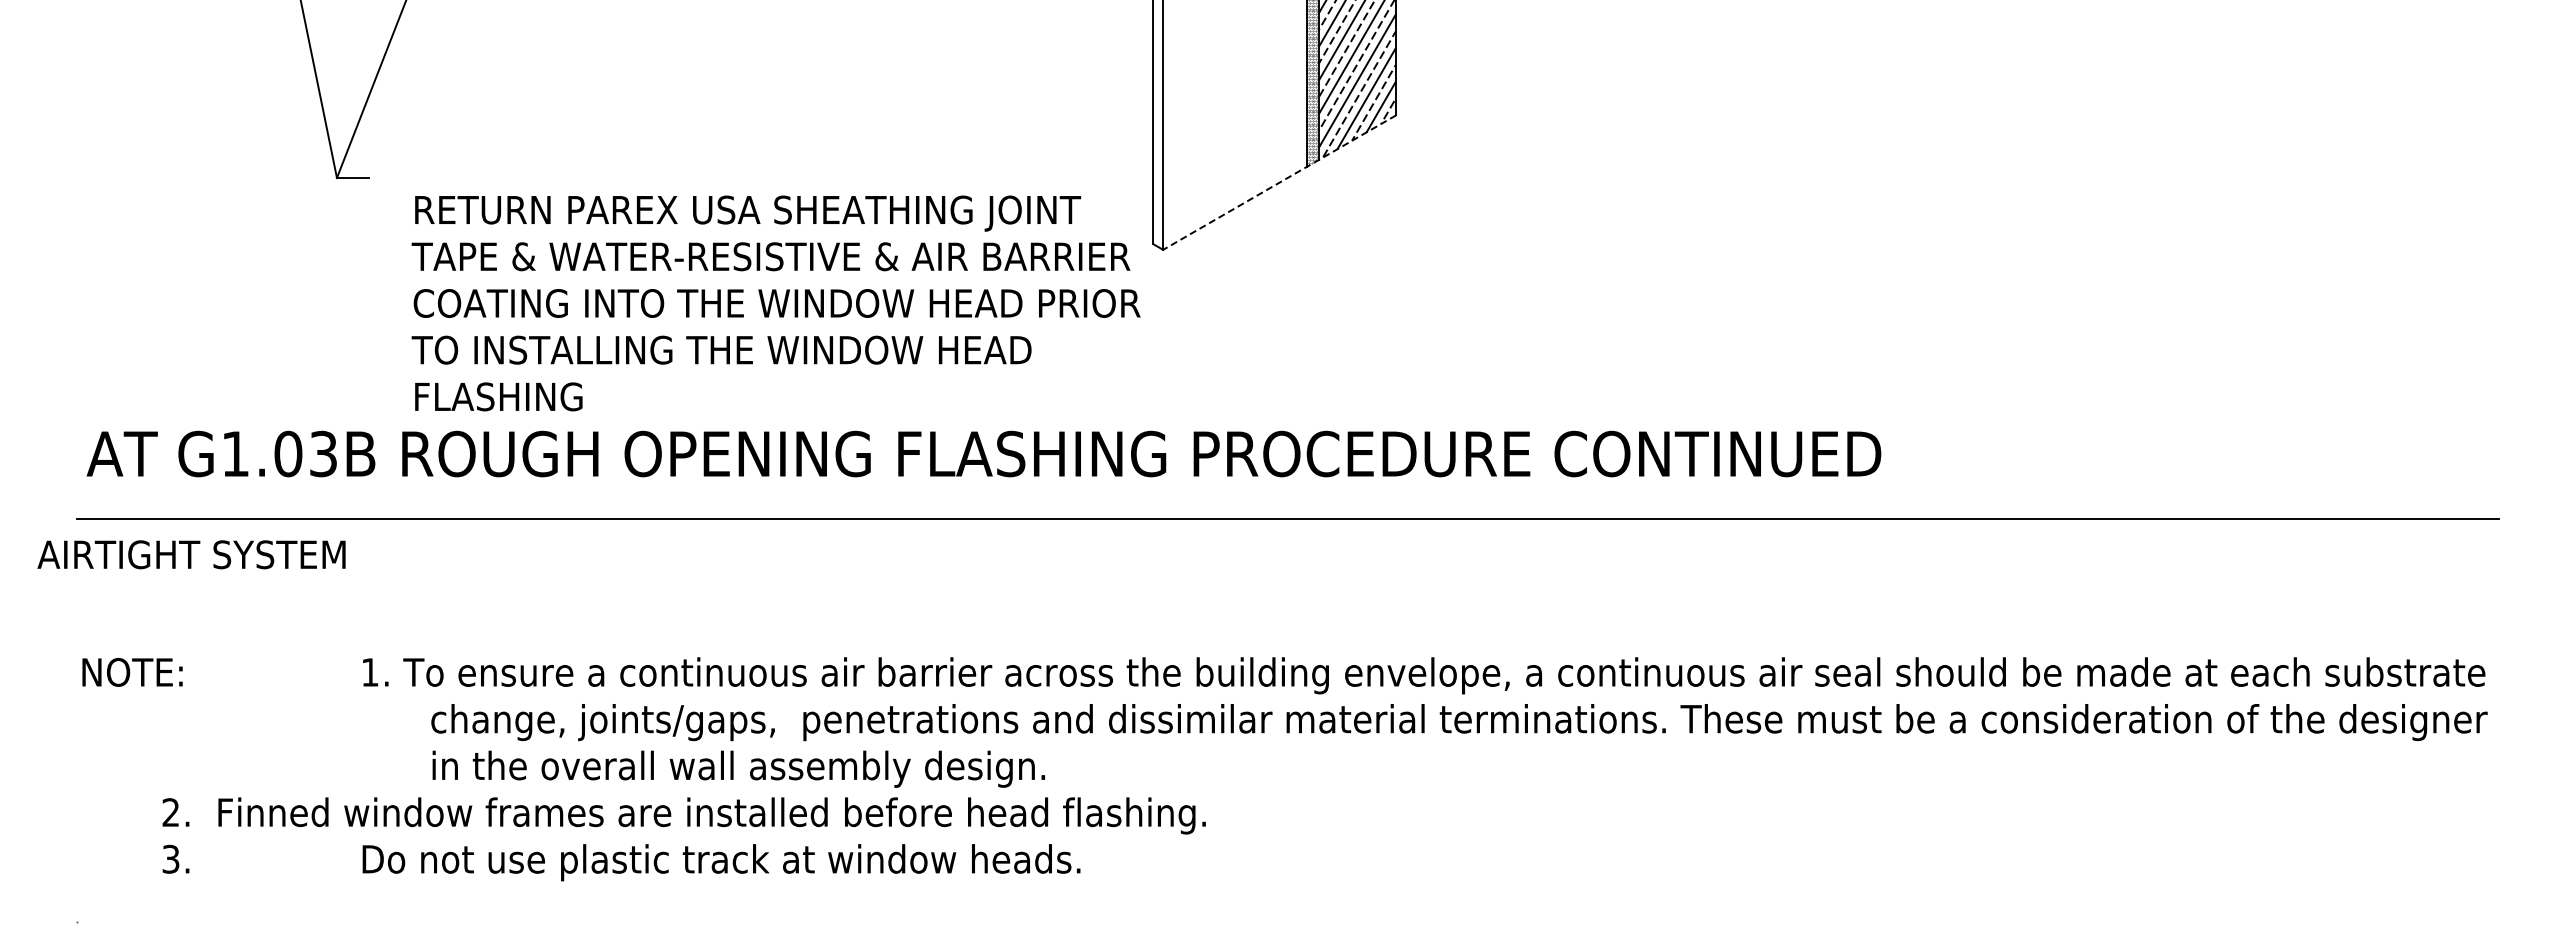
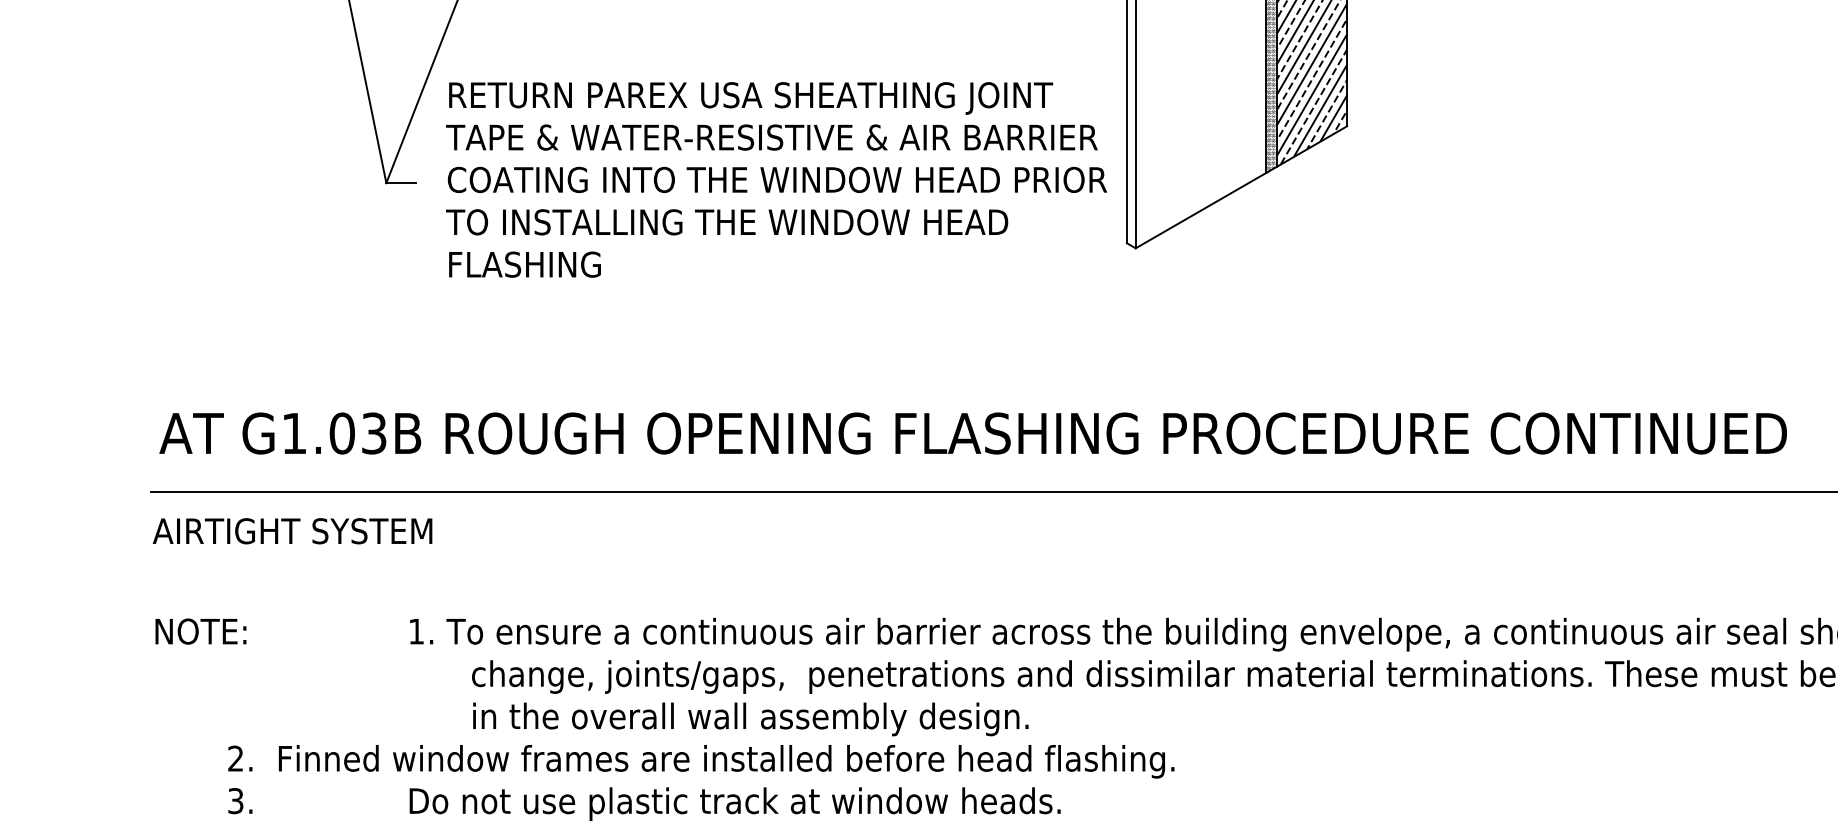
line: (1279, 182) -> (1241, 187), dashed -> solid
text: (775, 303) -> (775, 179), moved
text: (191, 554) -> (292, 530), moved

